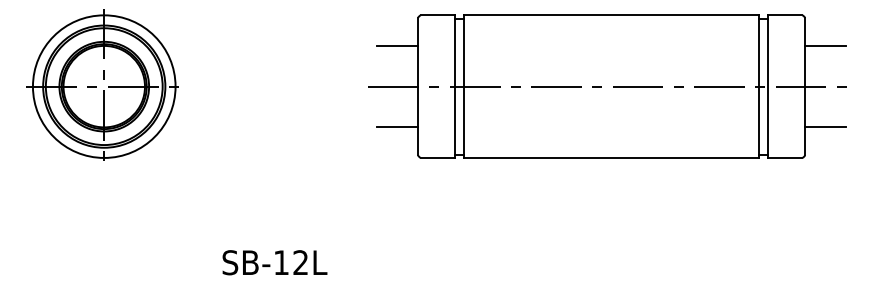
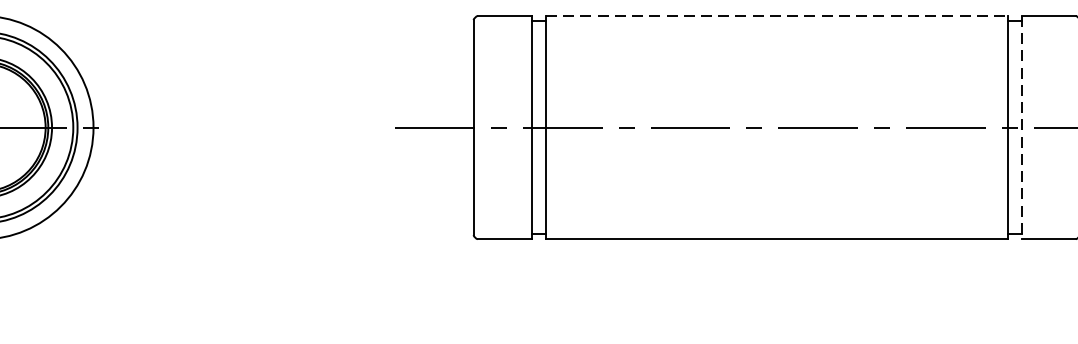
line: (612, 15) -> (778, 16), solid -> dashed
line: (397, 45) -> (441, 63), removed
line: (767, 87) -> (1021, 129), solid -> dashed
line: (397, 127) -> (441, 191), removed

